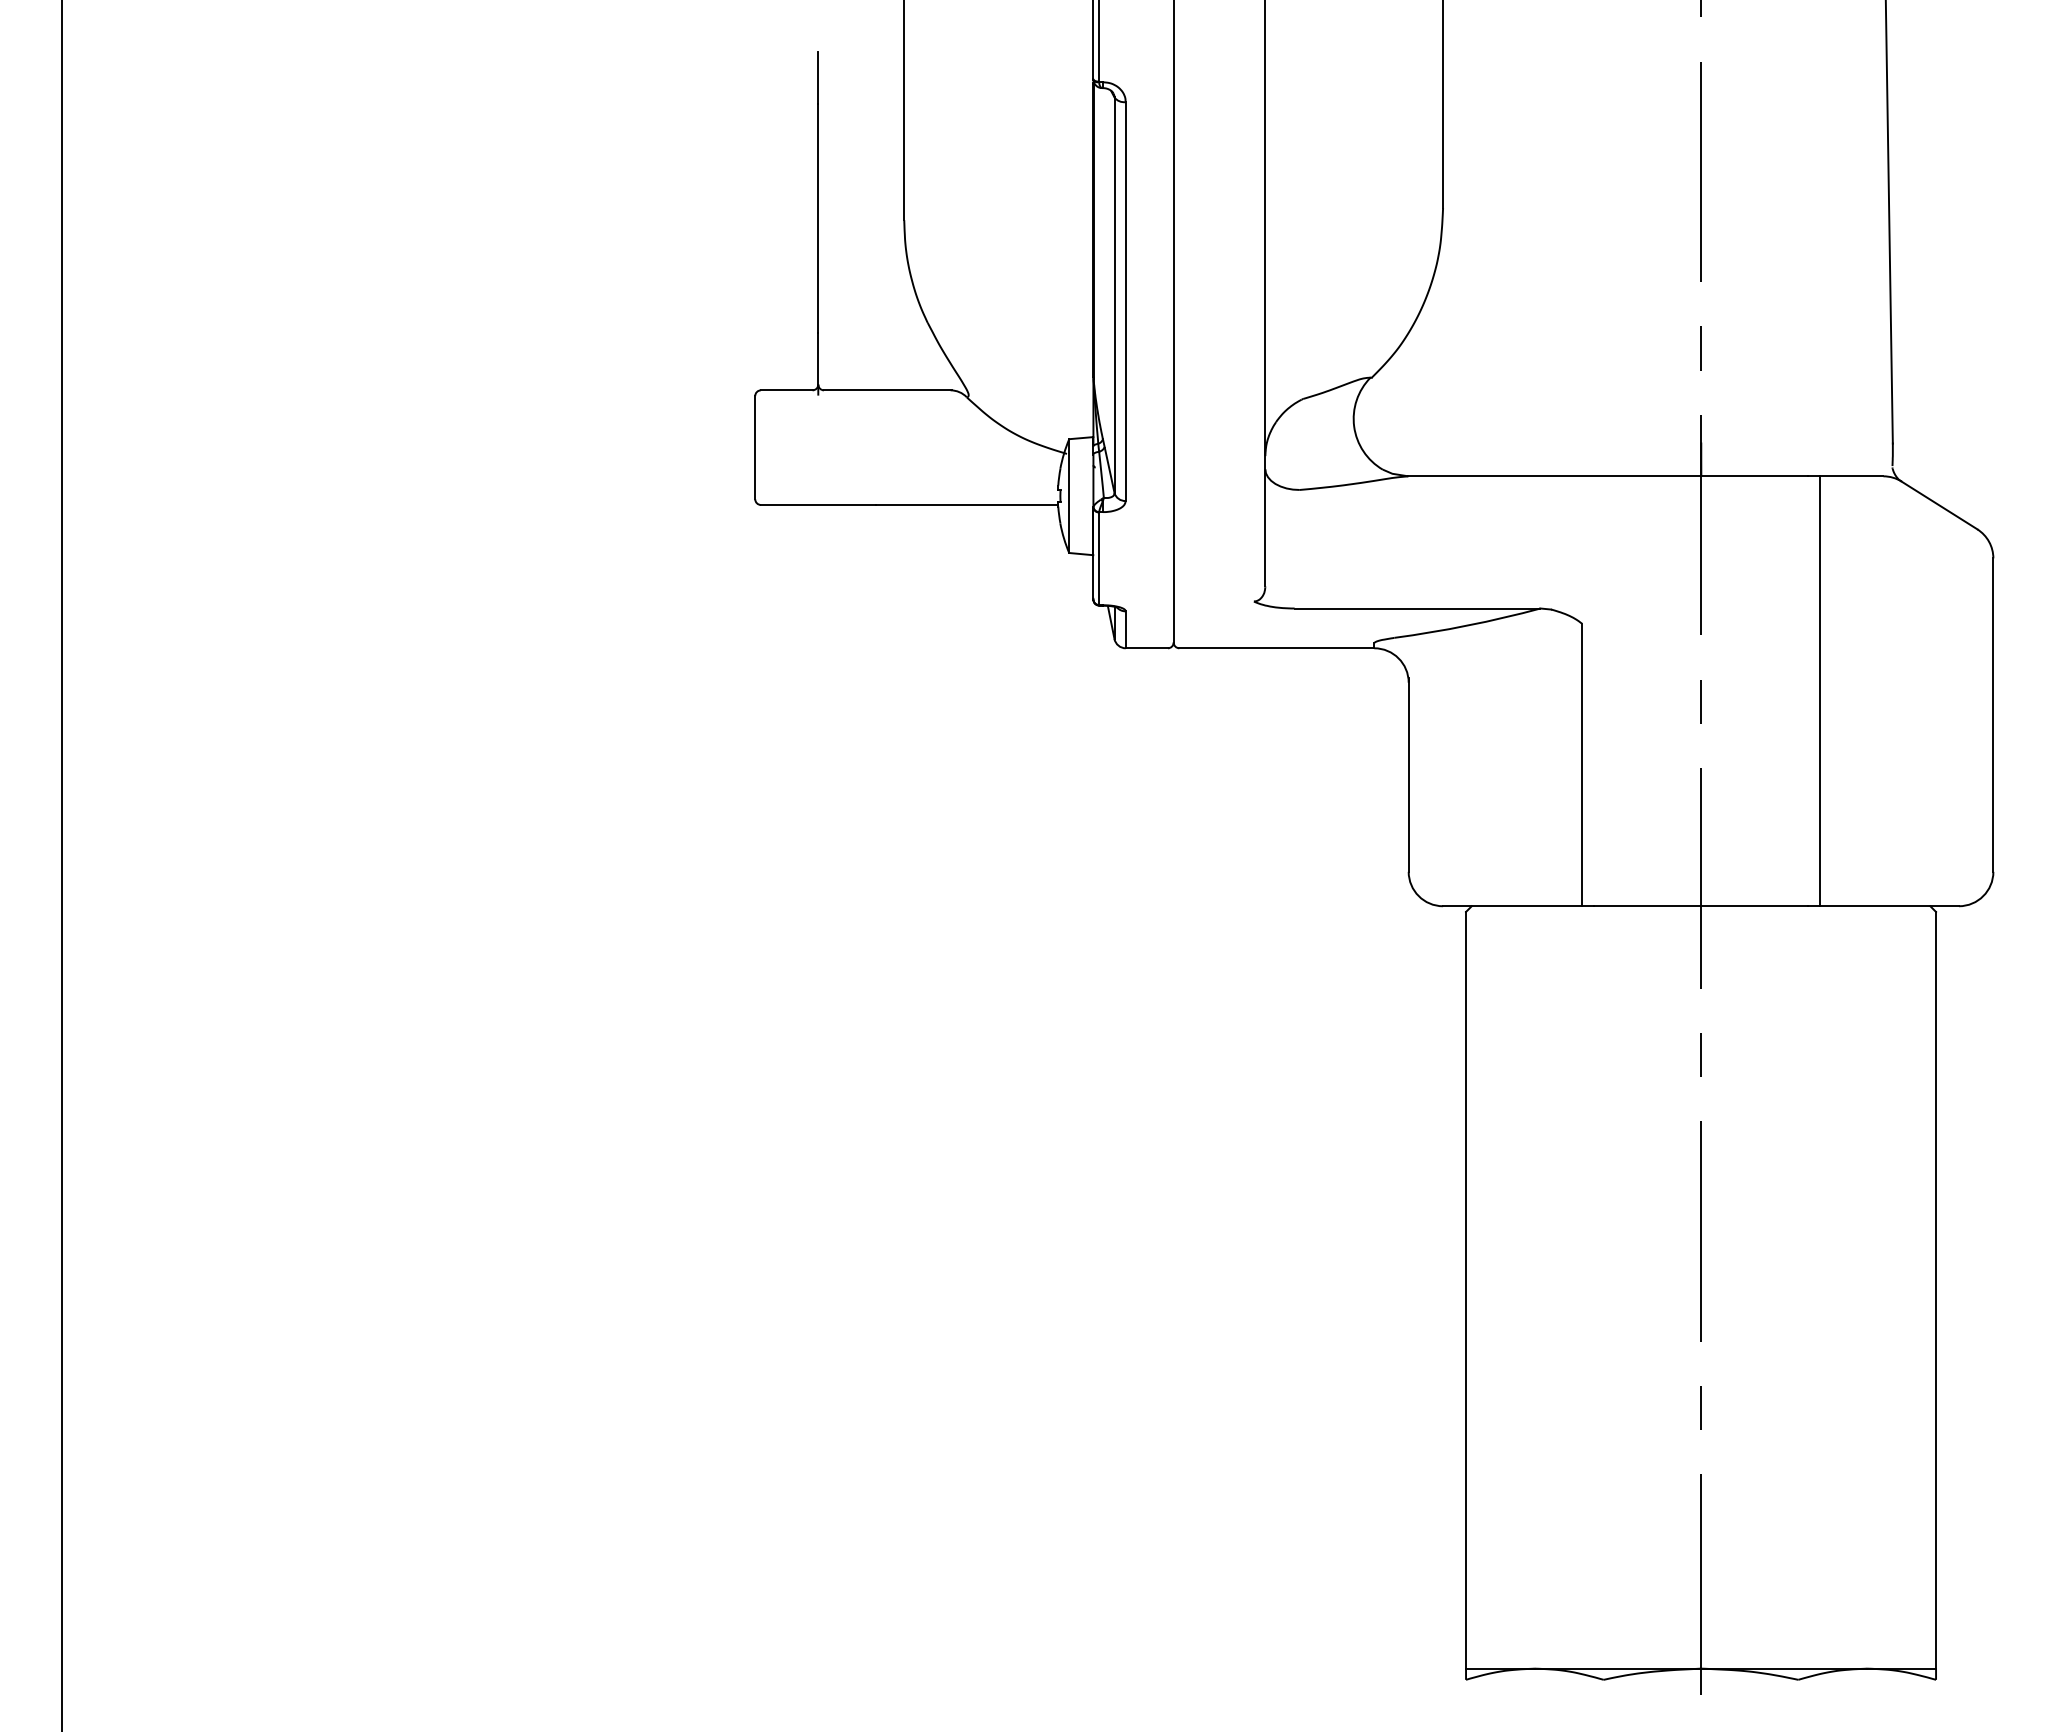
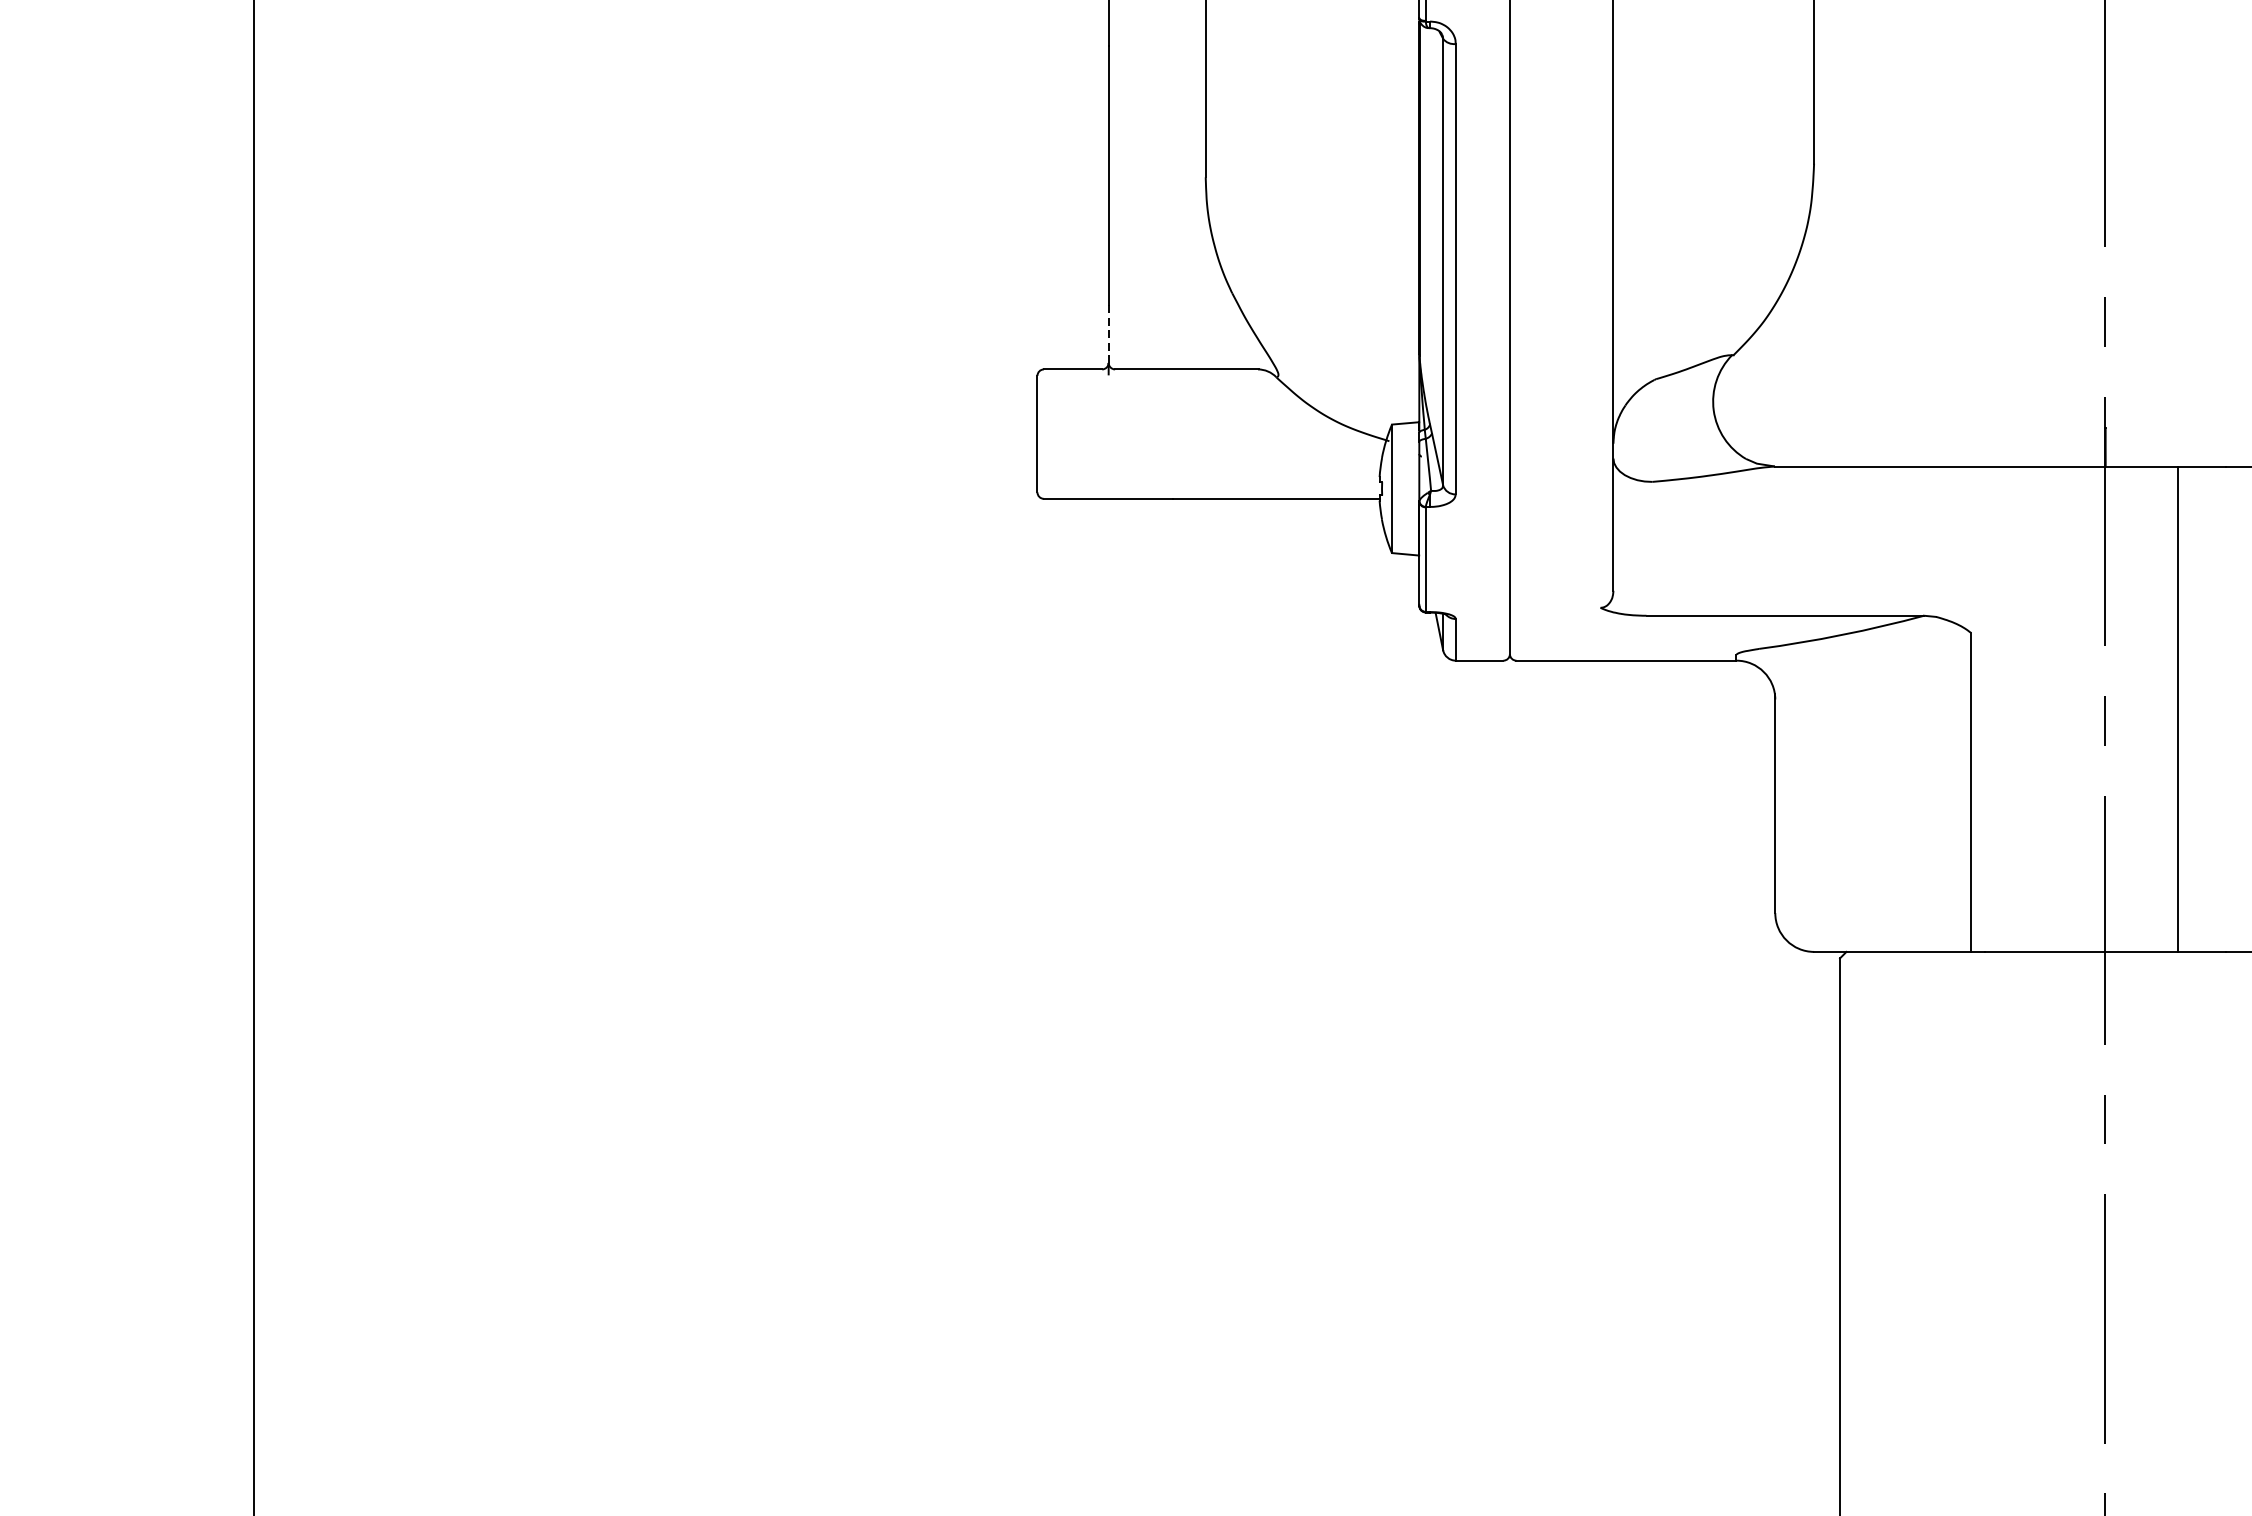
line: (818, 358) -> (1108, 333), solid -> dashed
line: (1820, 691) -> (2178, 709), moved

